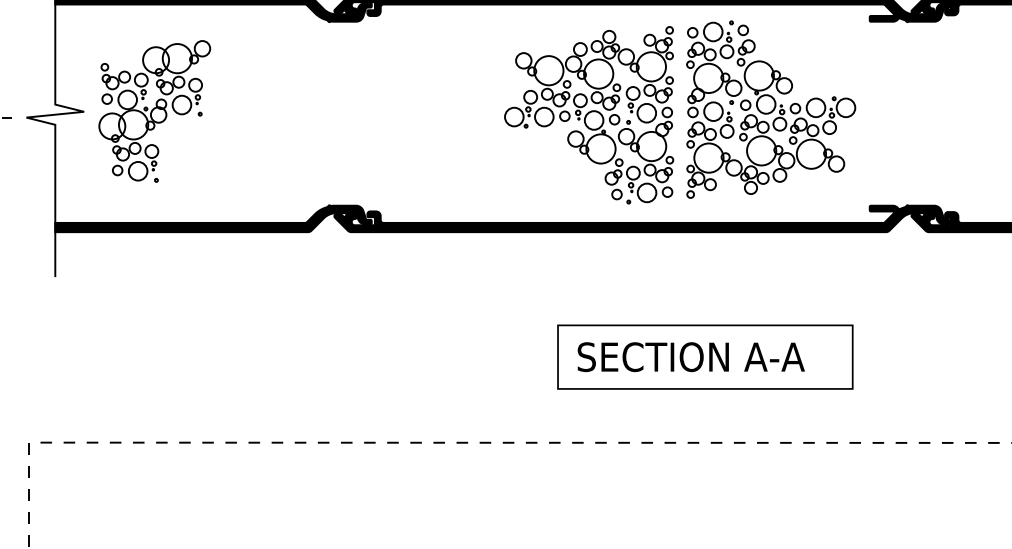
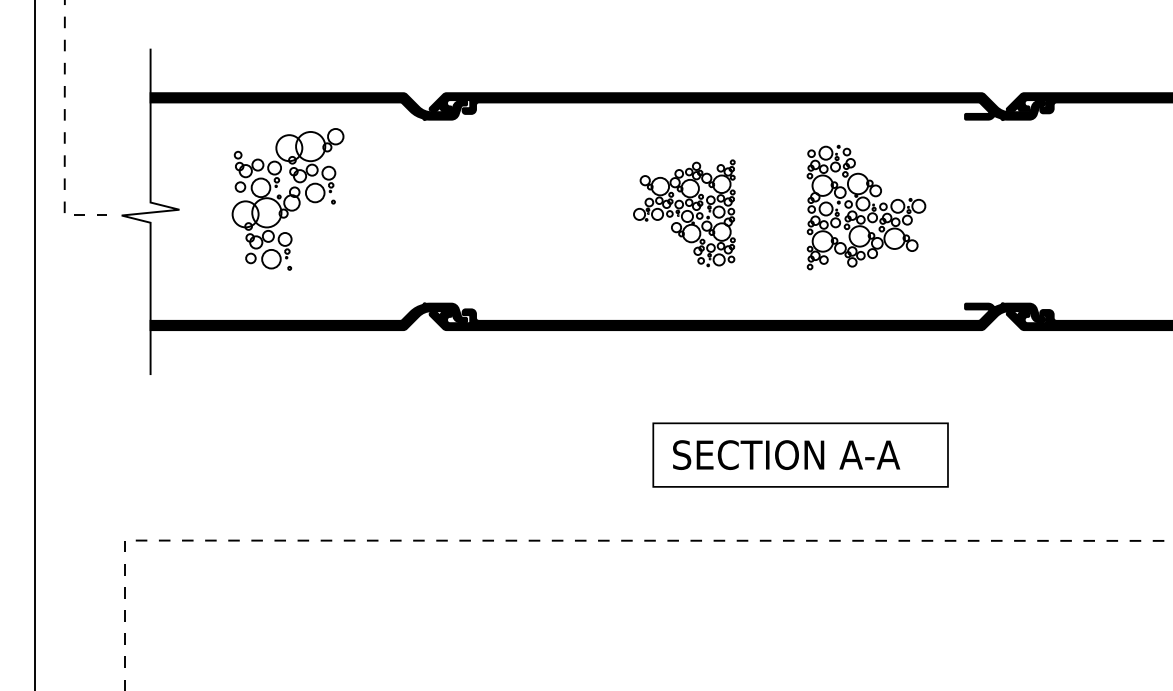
part: (771, 109) -> (866, 207), size x0.7
part: (154, 111) -> (287, 199), moved
part: (589, 115) -> (684, 213), size x0.6

